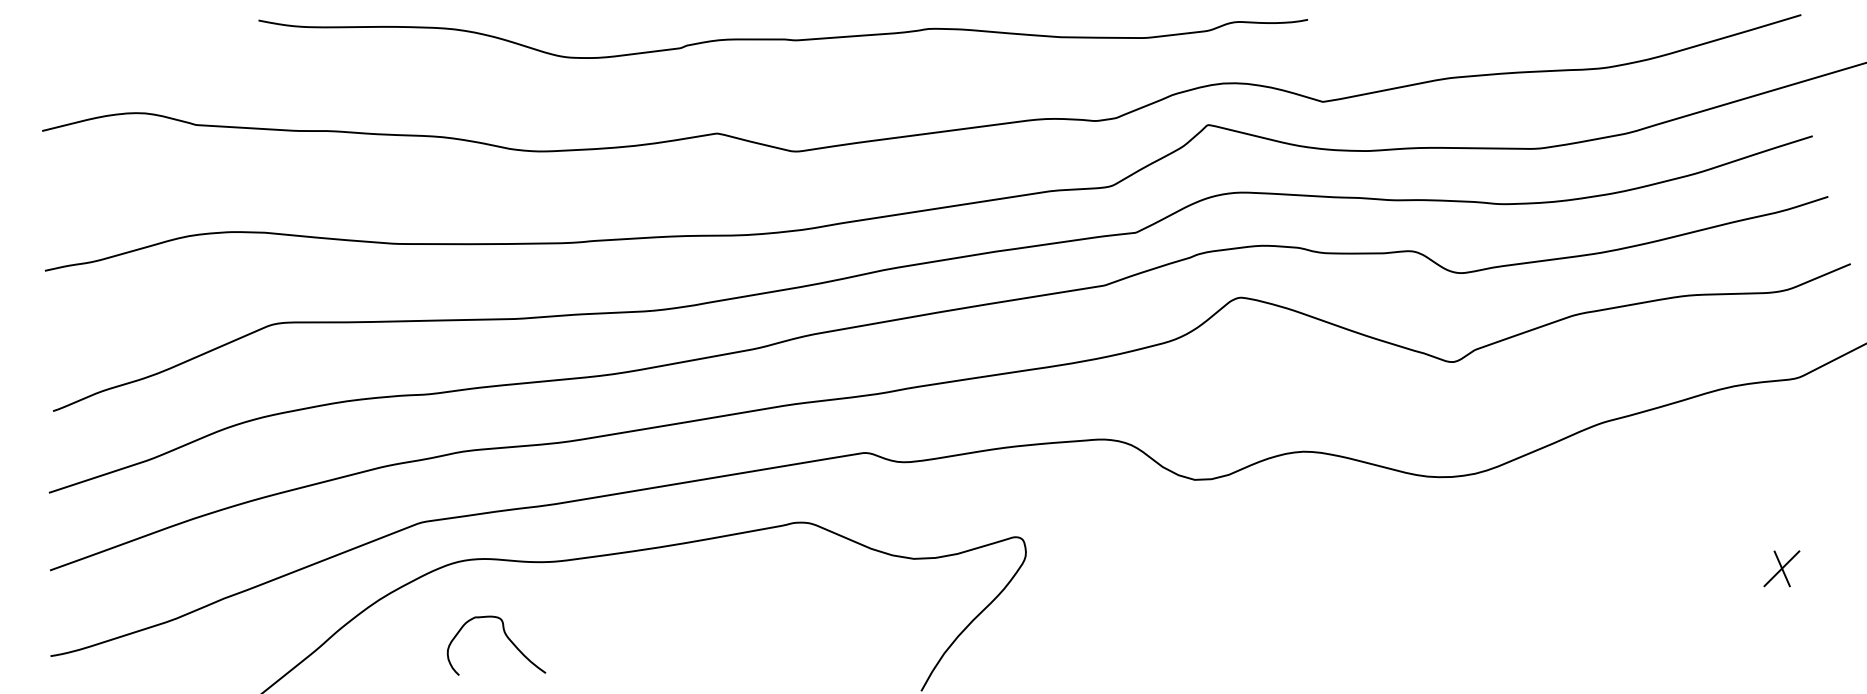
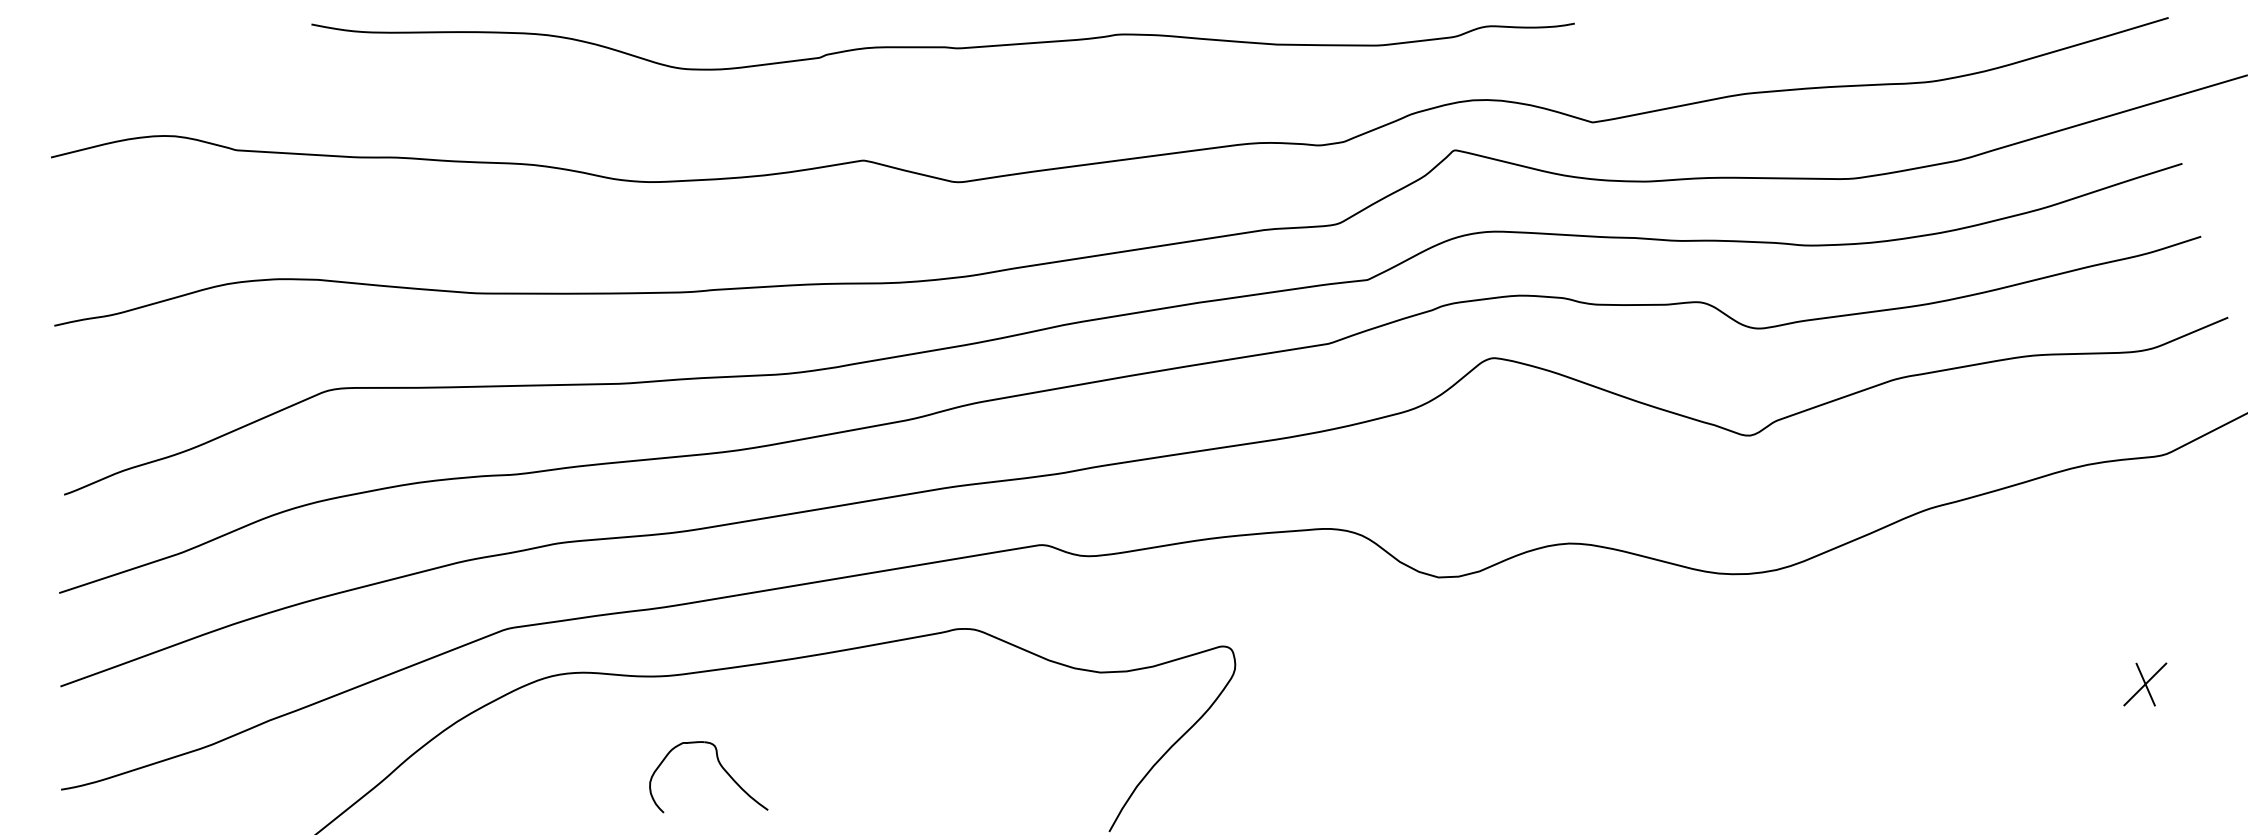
part: (506, 637) -> (720, 767), moved

